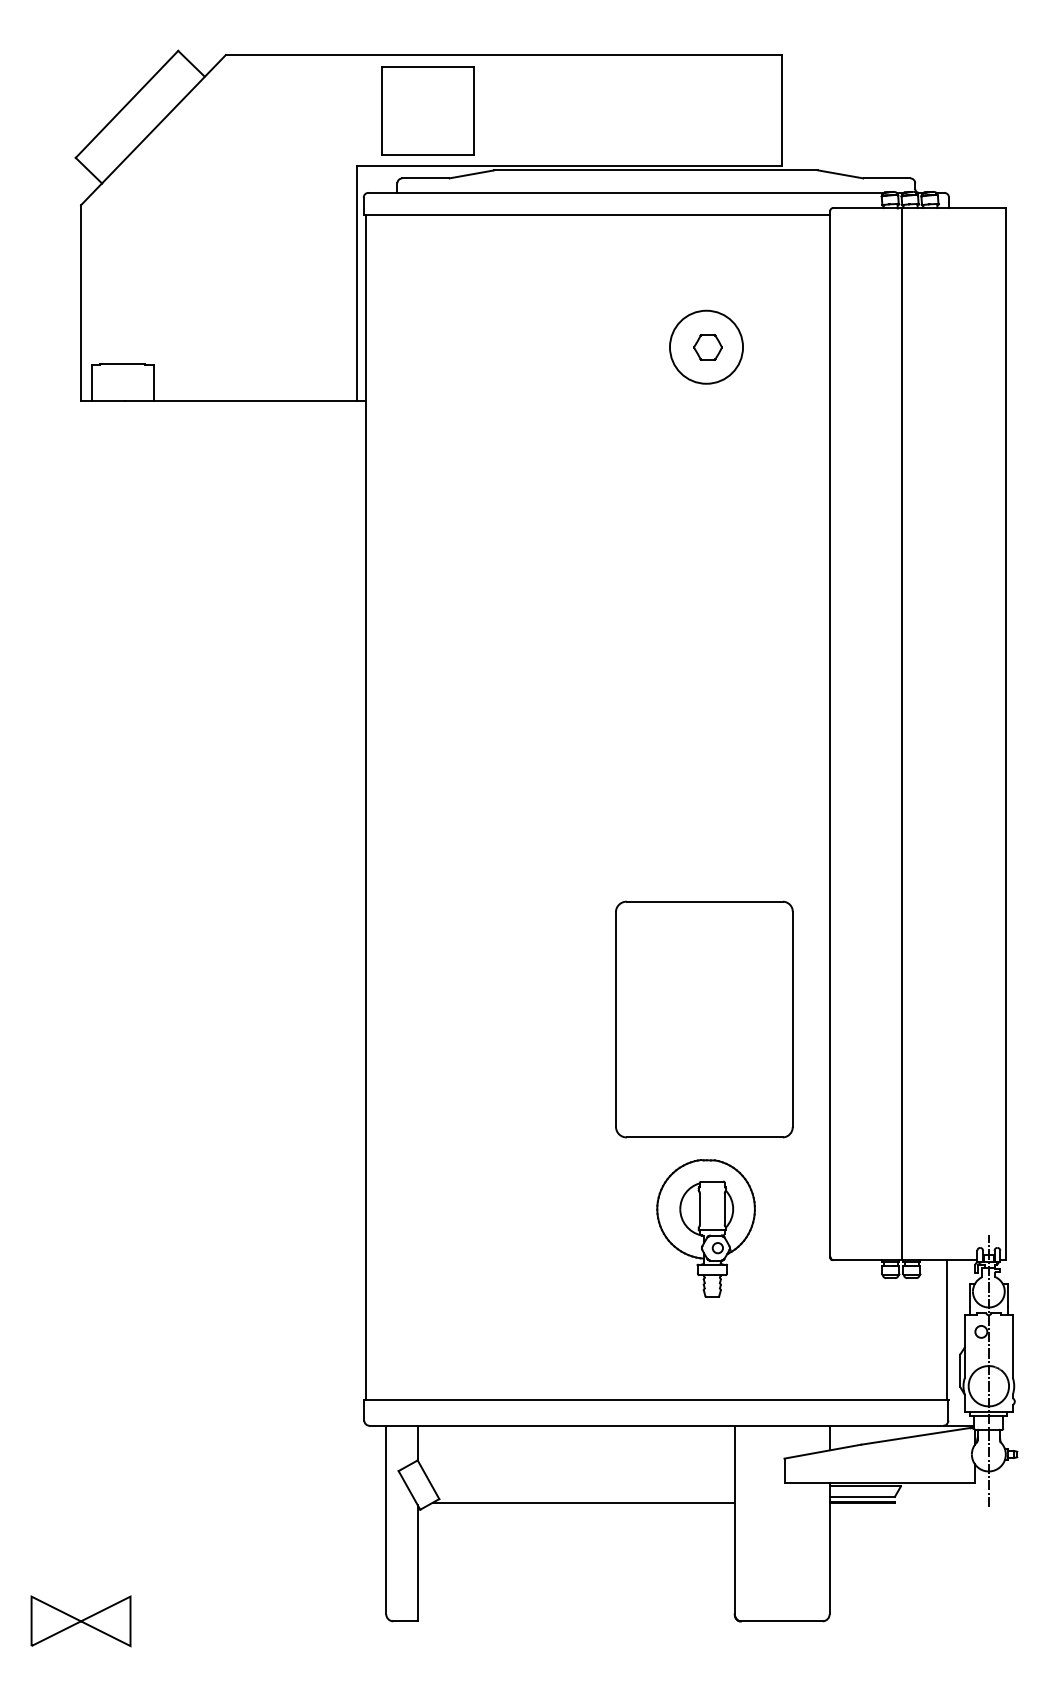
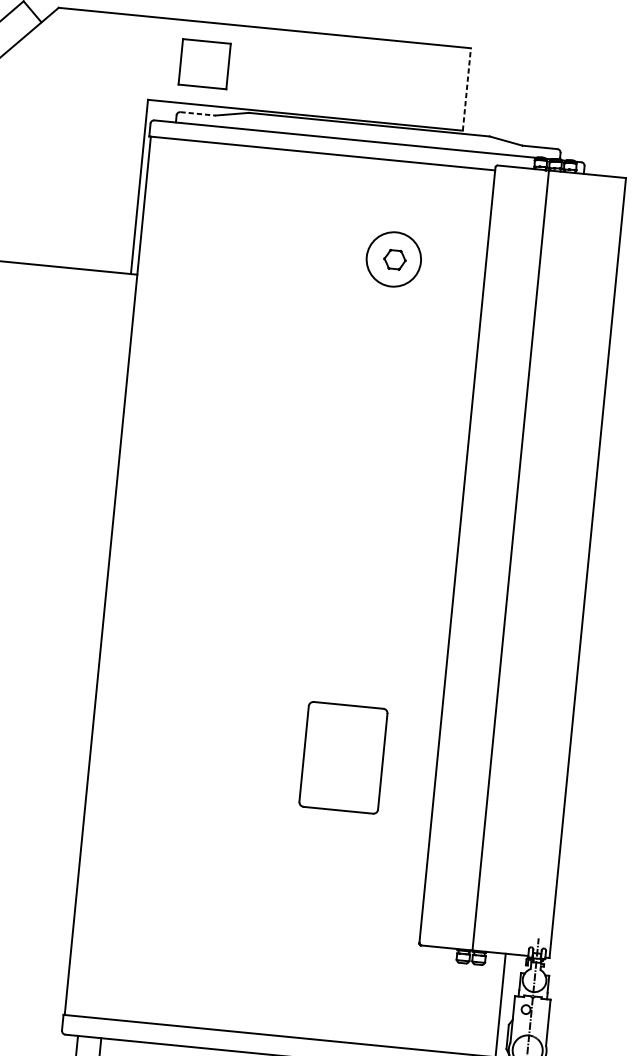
part: (427, 110) -> (204, 63), size x0.7
line: (781, 110) -> (466, 89), solid -> dashed
line: (426, 178) -> (198, 113), solid -> dashed
part: (704, 1019) -> (343, 757), size x0.6
part: (705, 1228) -> (329, 912), removed

